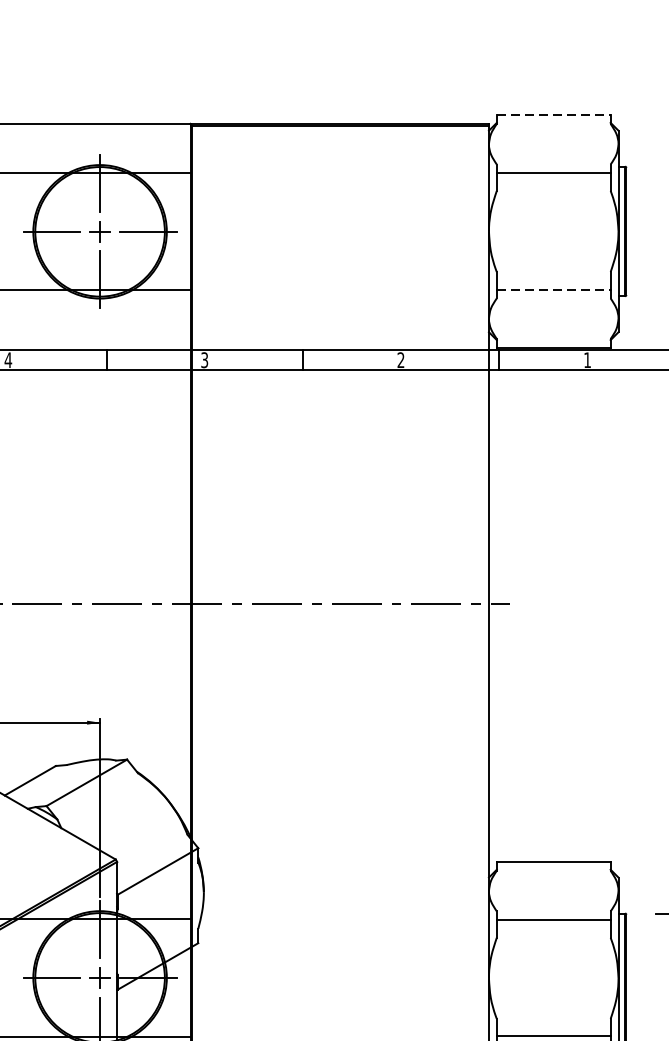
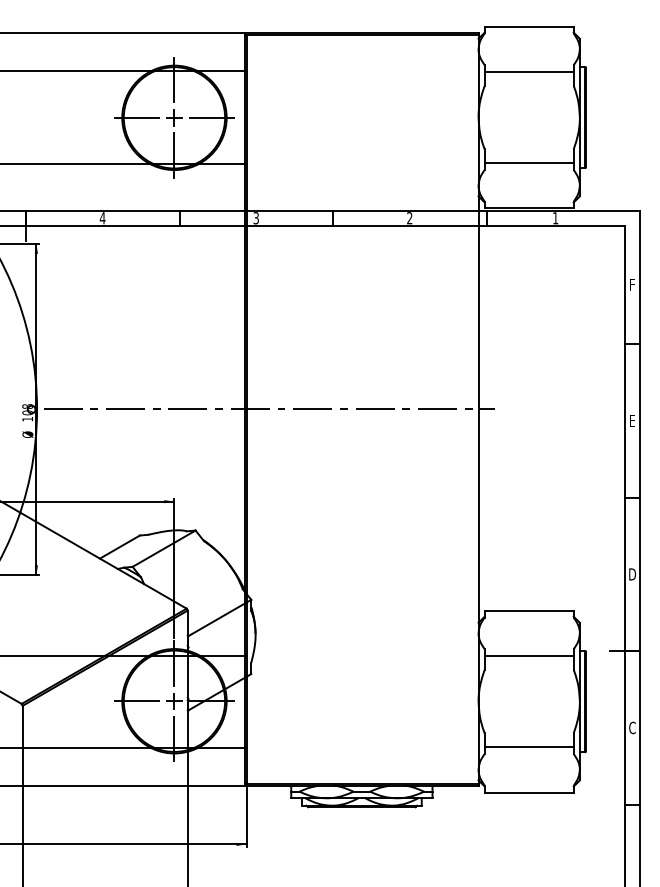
line: (554, 115) -> (529, 26), dashed -> solid
line: (554, 290) -> (529, 163), dashed -> solid

